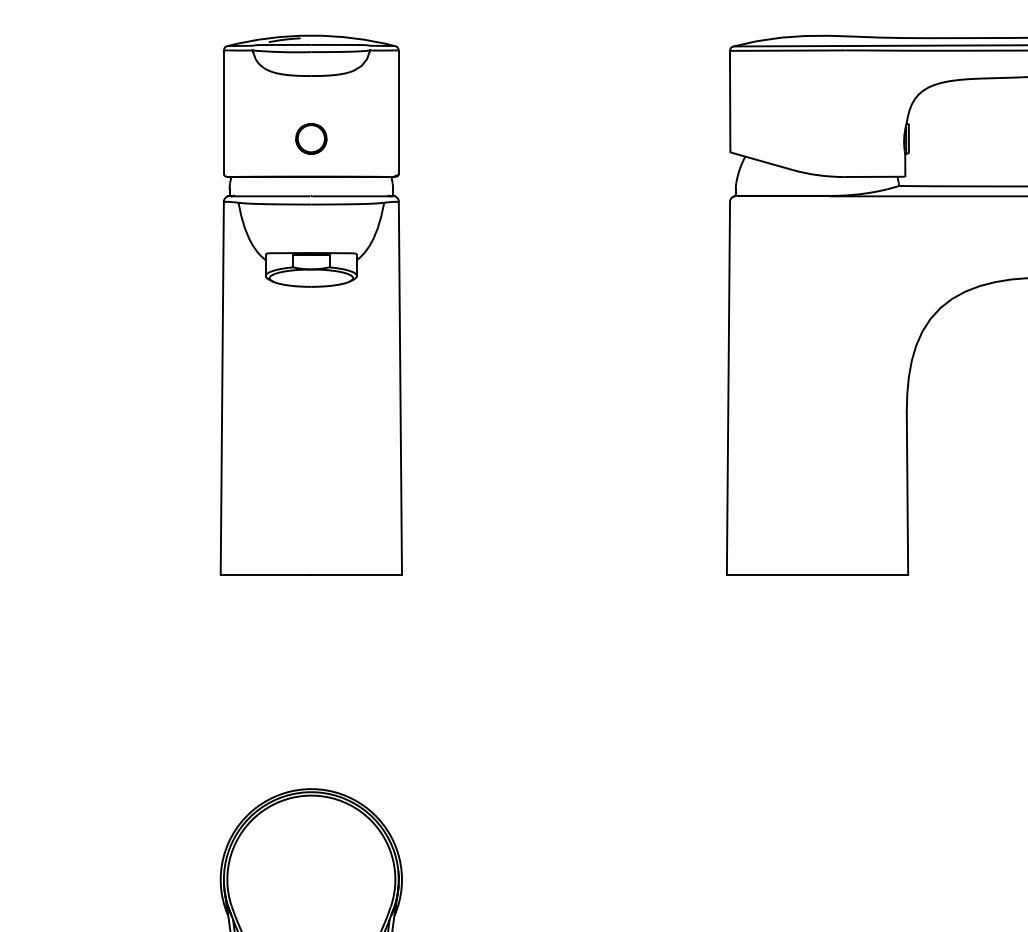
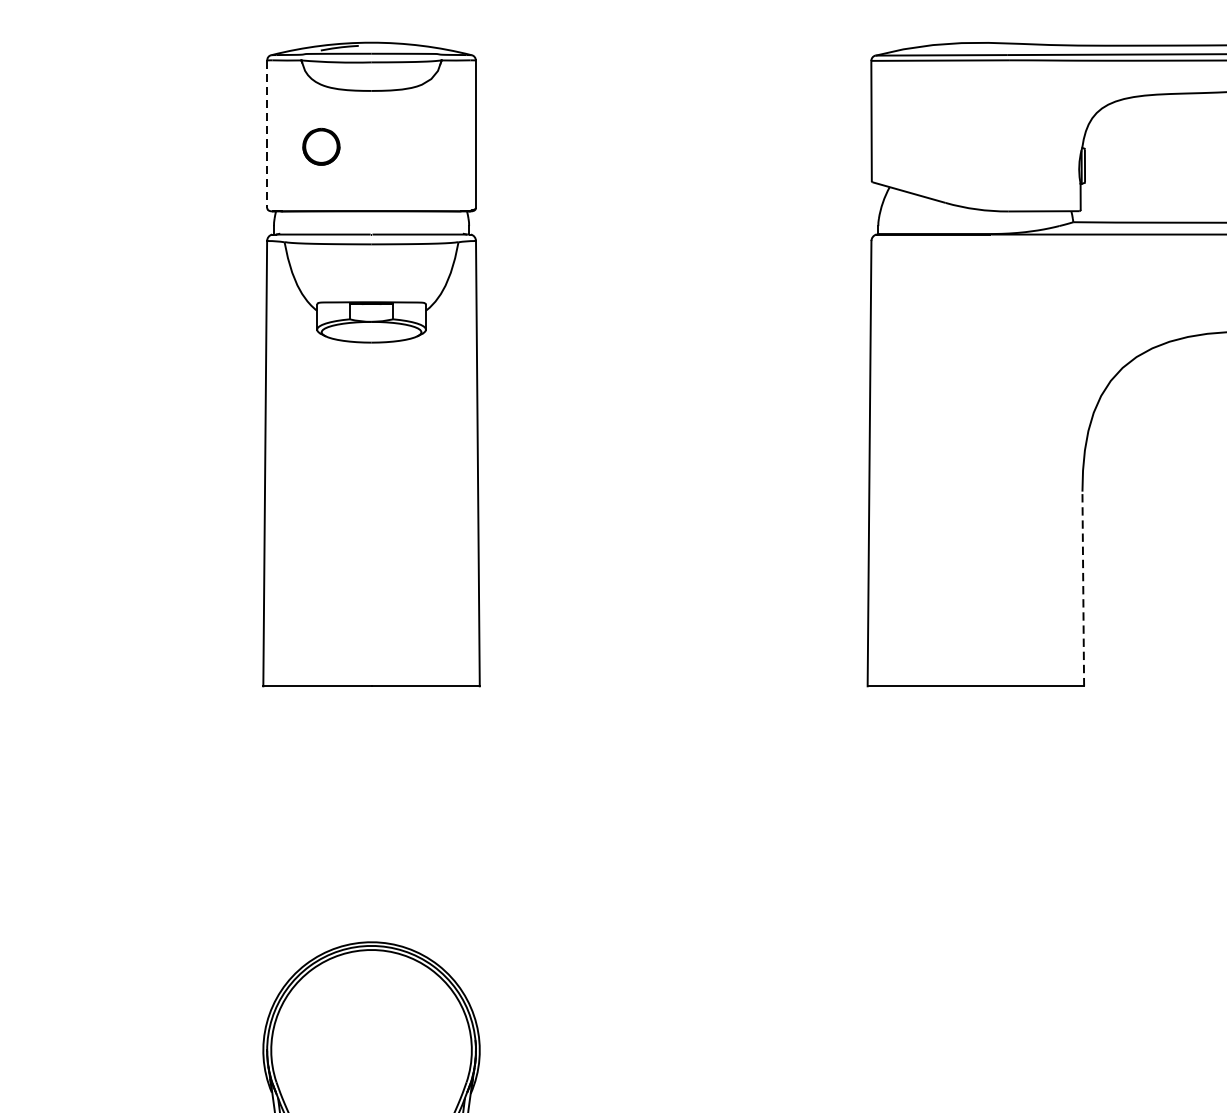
line: (223, 112) -> (266, 134), solid -> dashed
part: (311, 138) -> (321, 146), moved
line: (907, 493) -> (1083, 589), solid -> dashed

